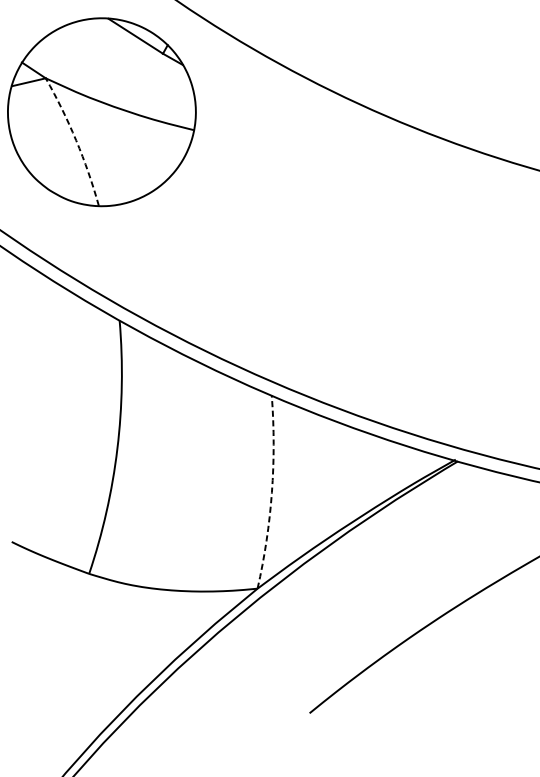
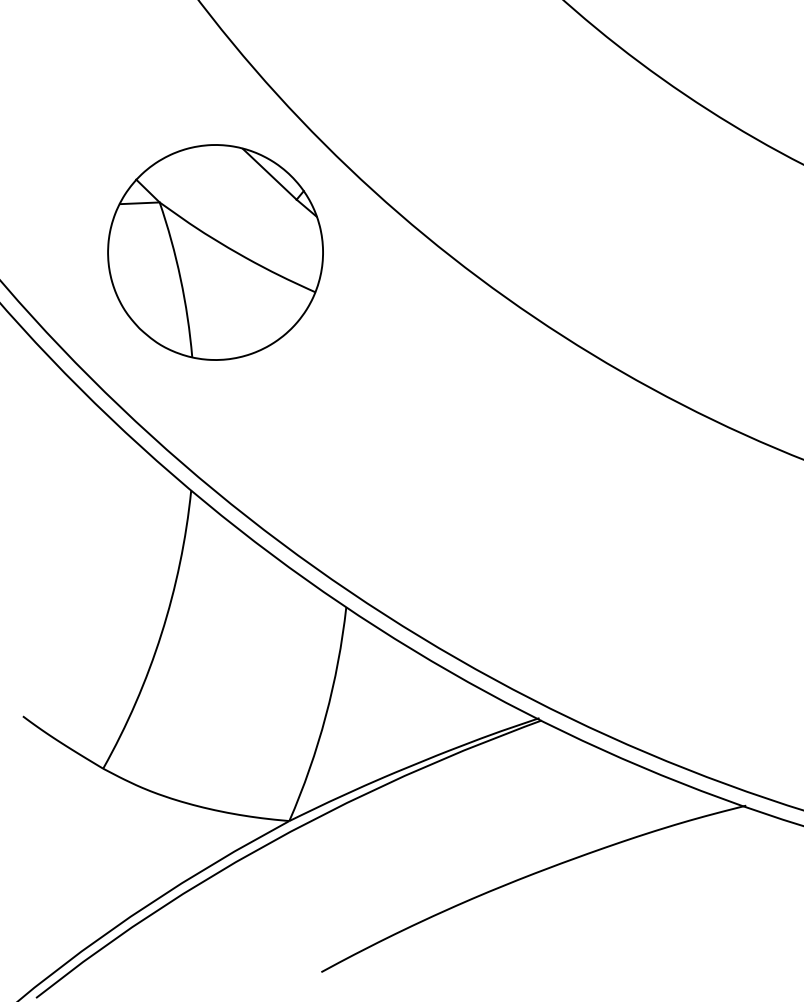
arc: (76, 140) -> (180, 278), dashed -> solid
arc: (271, 492) -> (325, 716), dashed -> solid

